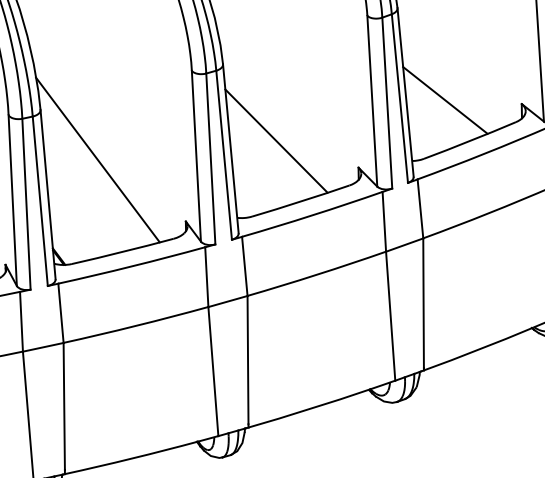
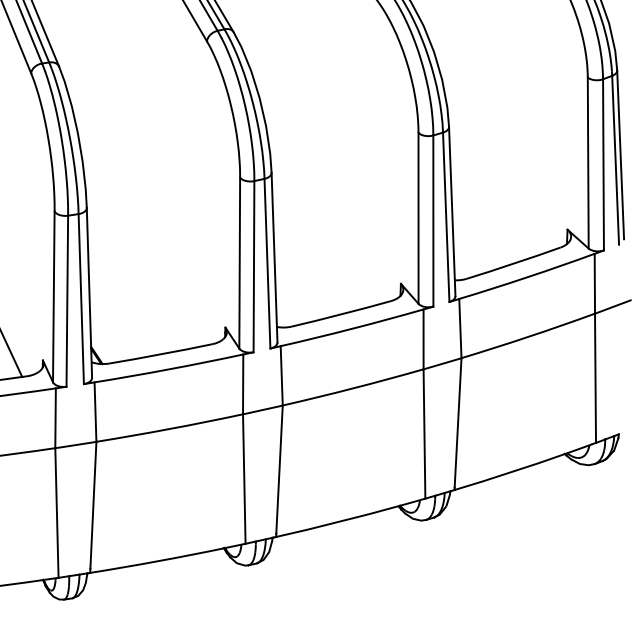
line: (445, 100) -> (491, 221), removed
line: (276, 140) -> (320, 252), removed
line: (98, 160) -> (141, 261), removed

